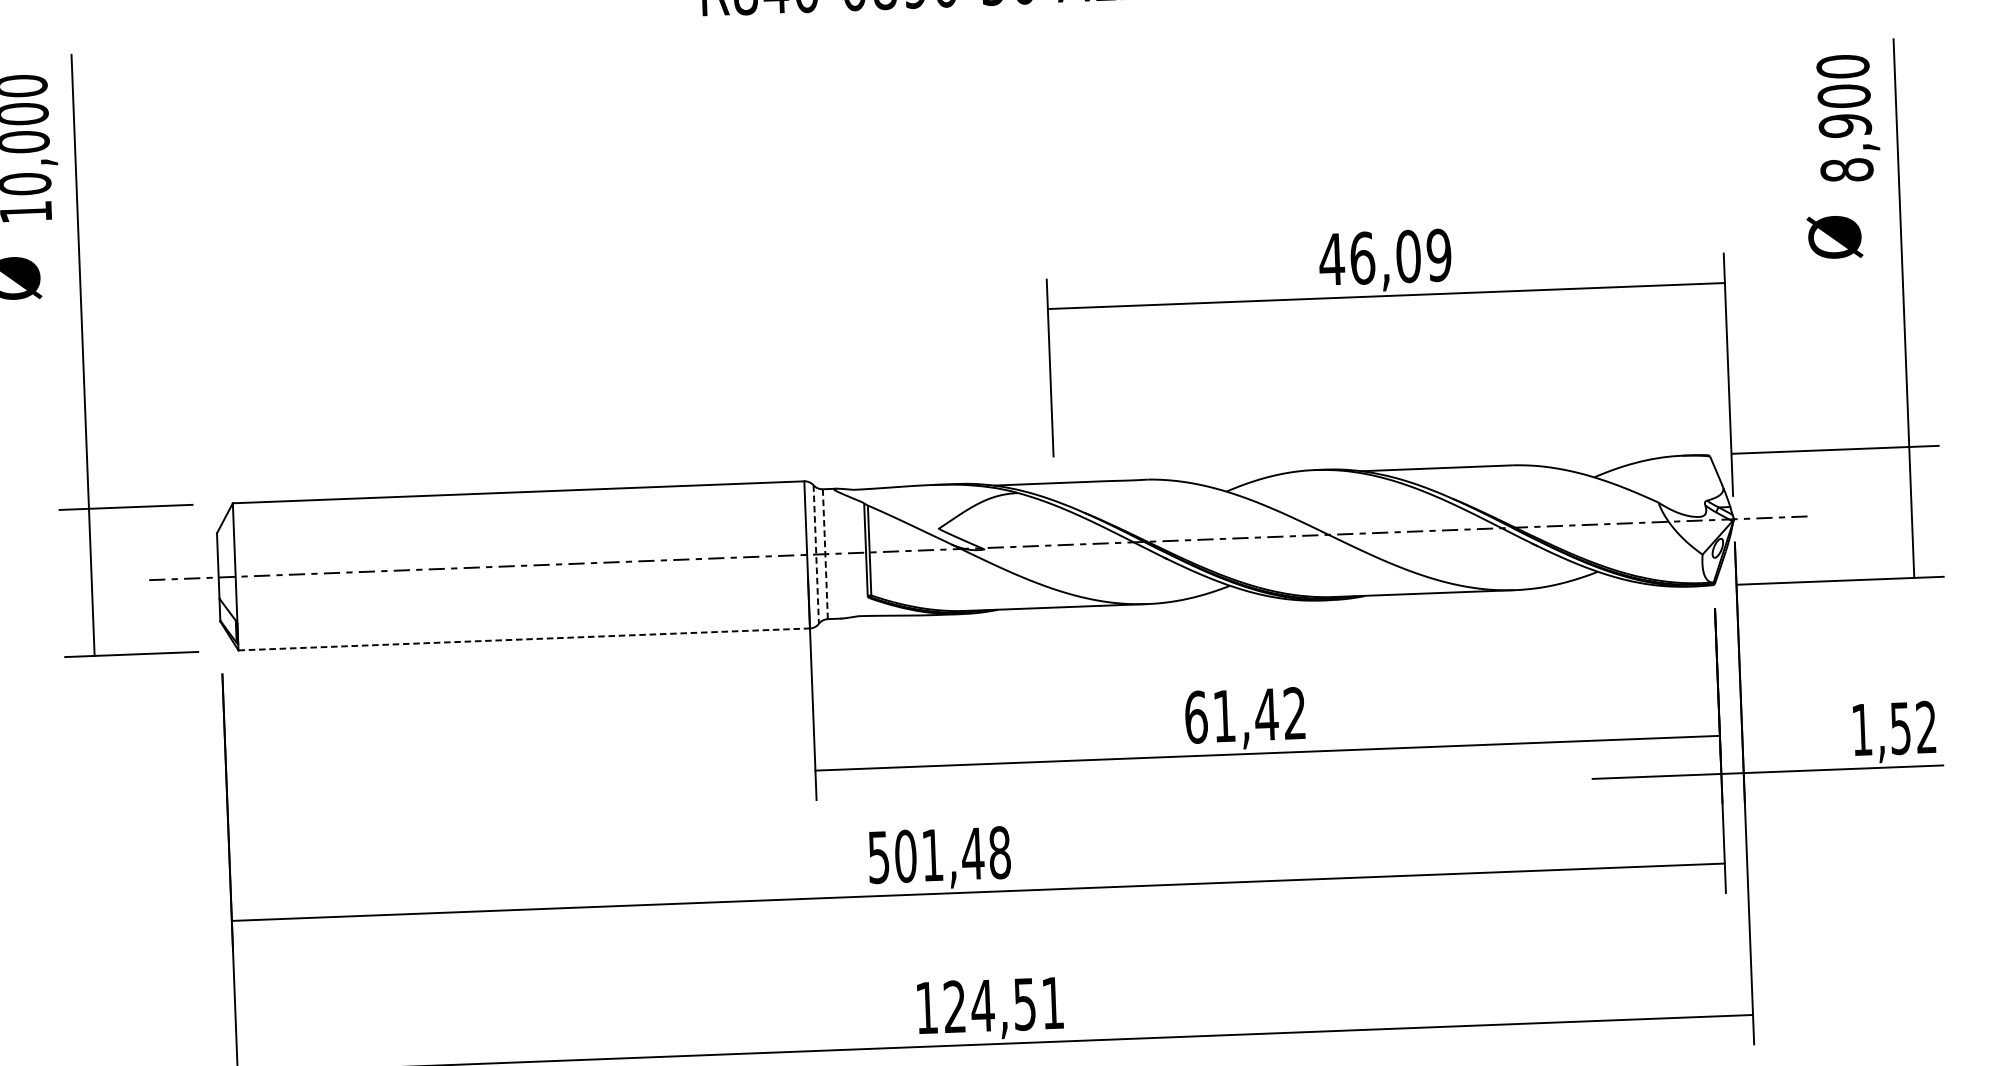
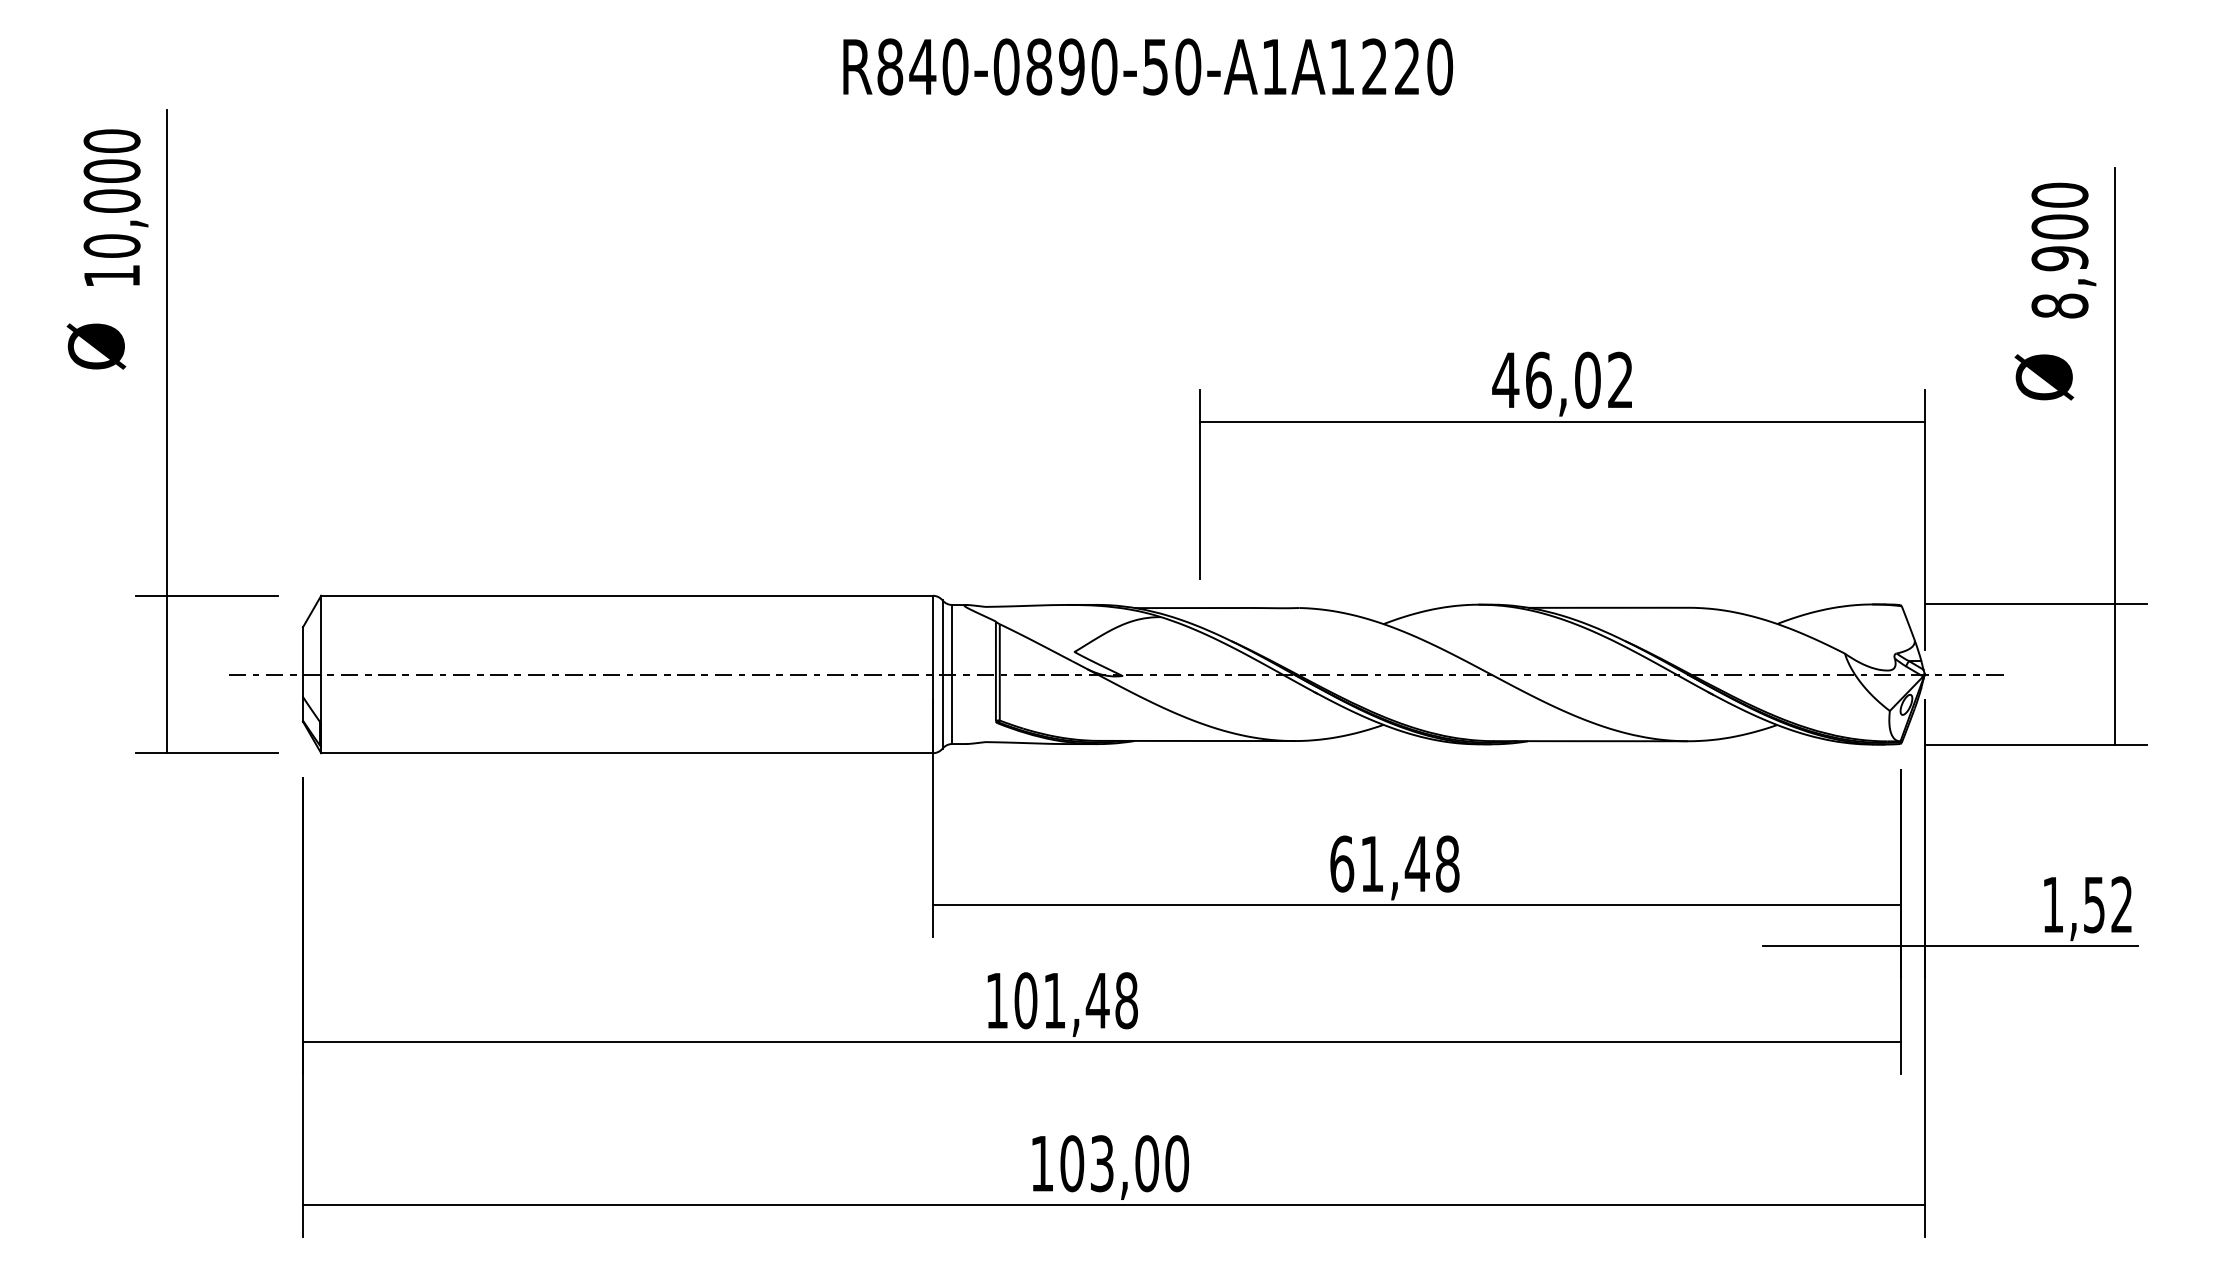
text: (1439, 254) -> (1620, 379), 46,09 -> 46,02
line: (816, 555) -> (942, 675), dashed -> solid
line: (825, 555) -> (952, 675), dashed -> solid
line: (524, 639) -> (627, 753), dashed -> solid
text: (1294, 713) -> (1447, 863), 61,42 -> 61,48
text: (878, 858) -> (996, 1001), 501,48 -> 101,48
text: (1003, 1004) -> (1124, 1163), 124,51 -> 103,00

